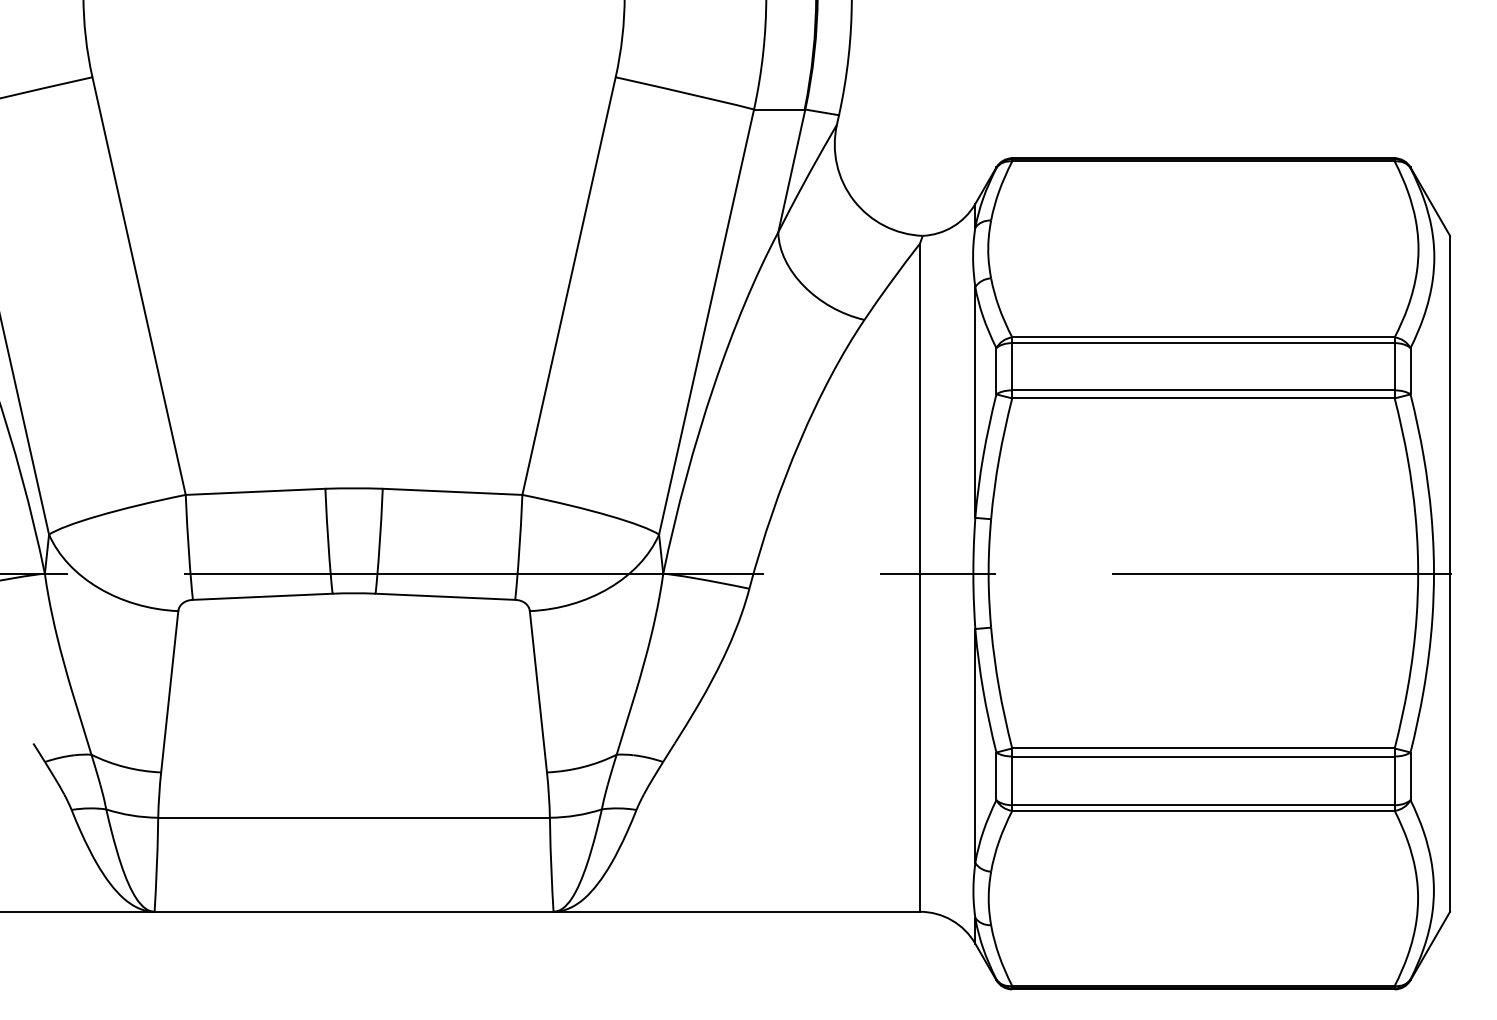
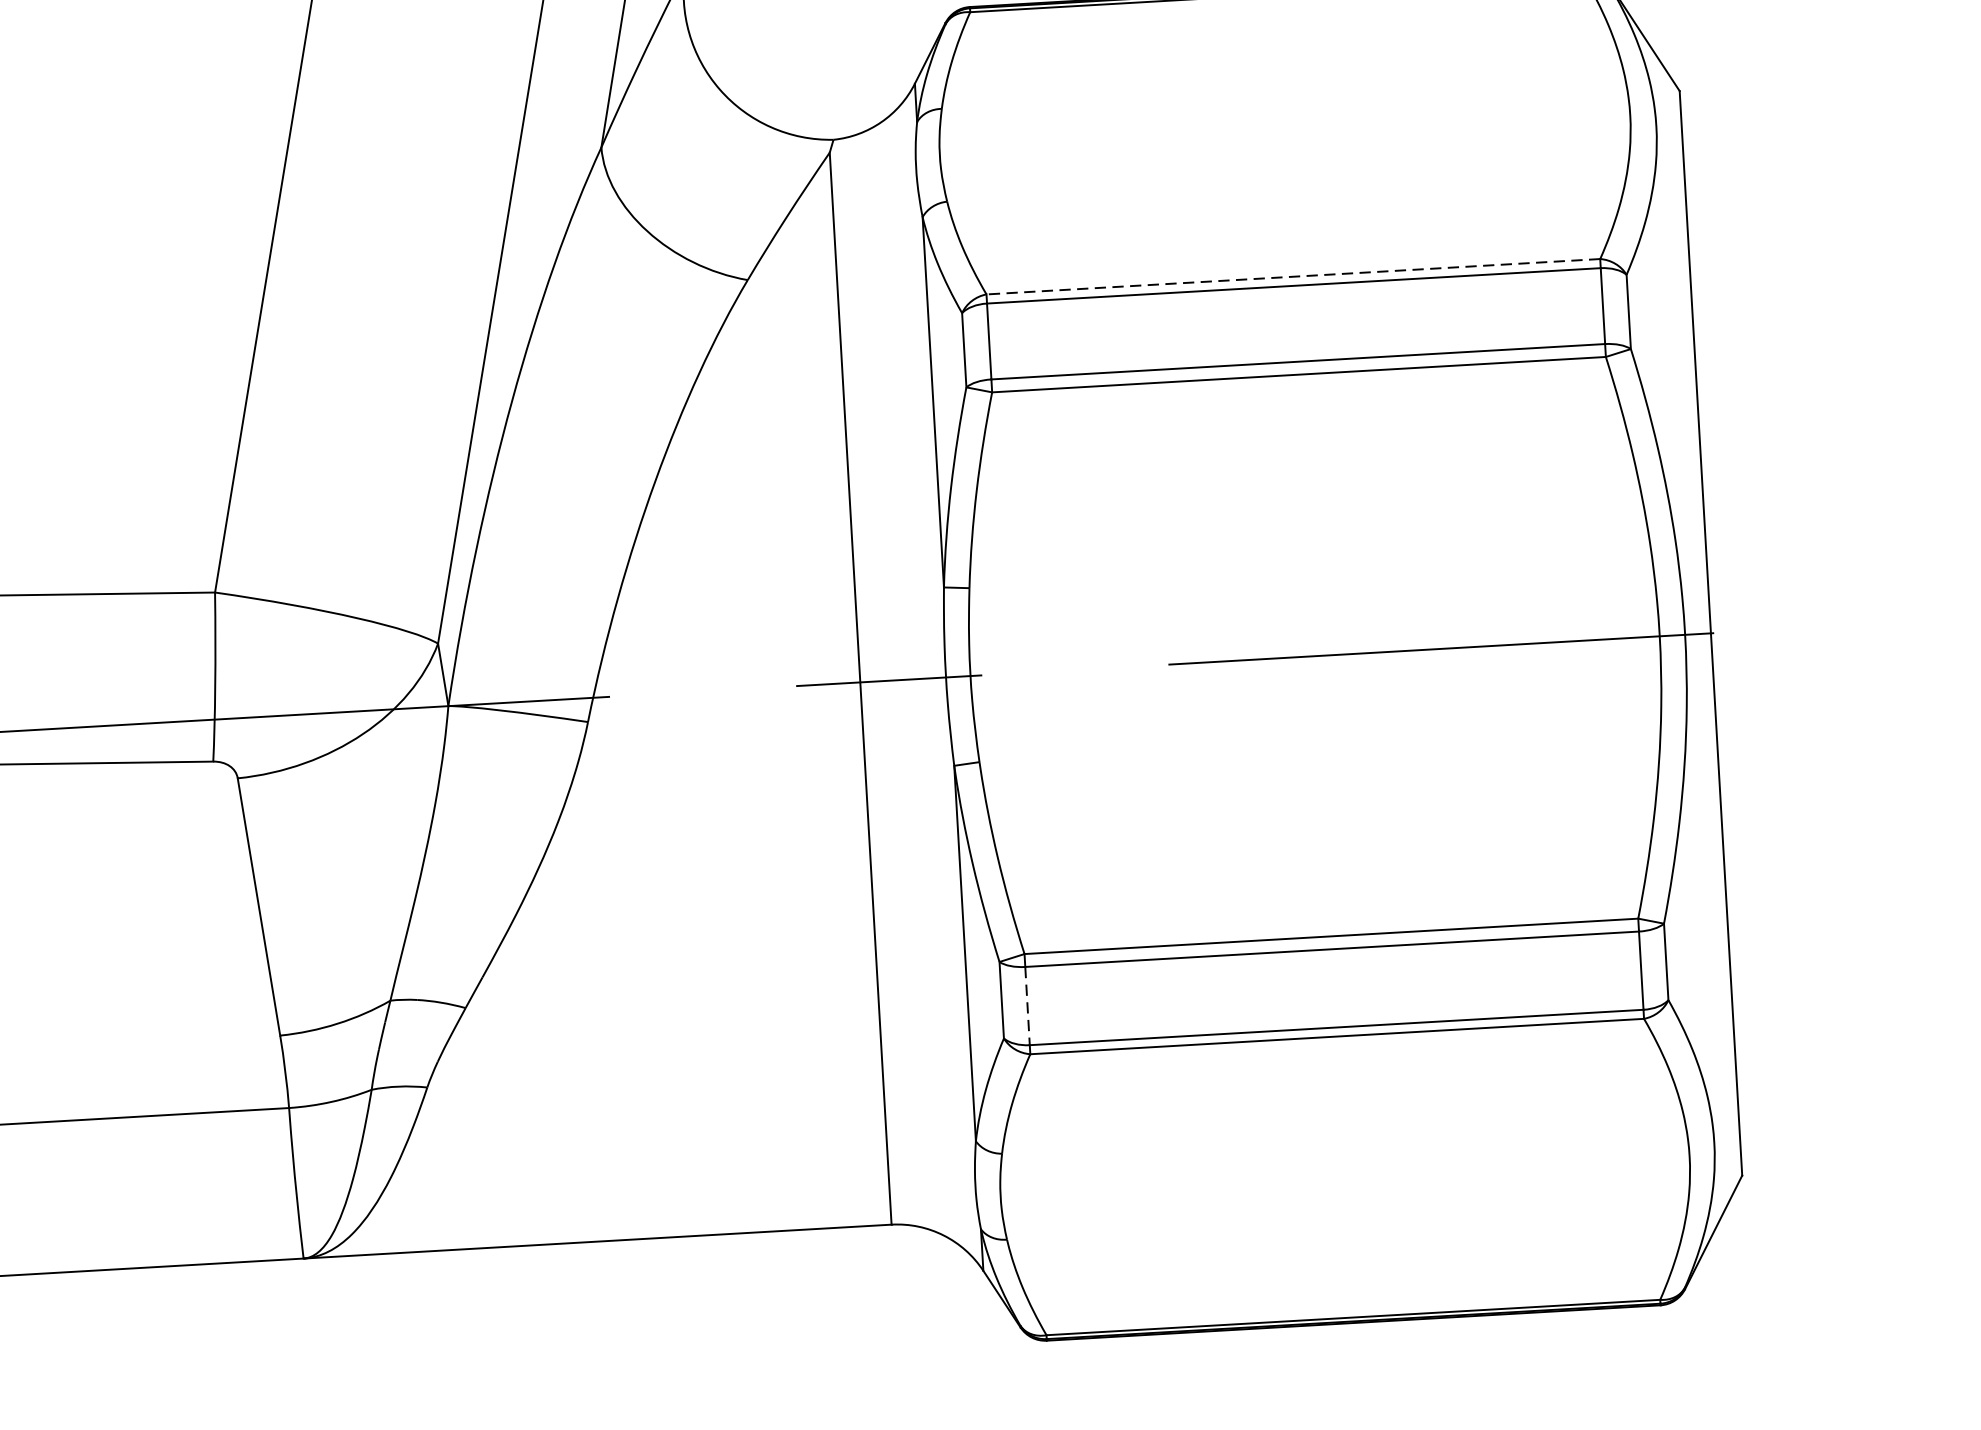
line: (1202, 337) -> (1291, 277), solid -> dashed
line: (1012, 781) -> (1028, 1007), solid -> dashed

